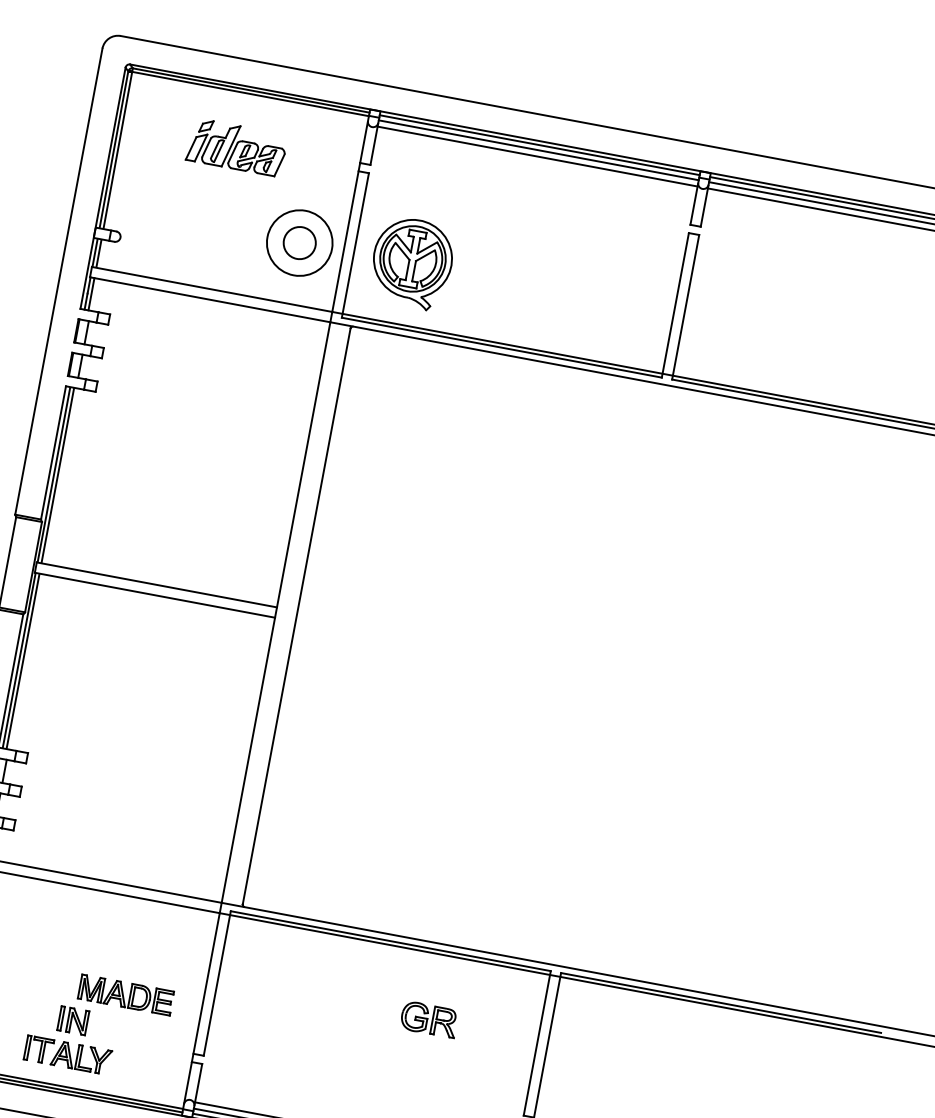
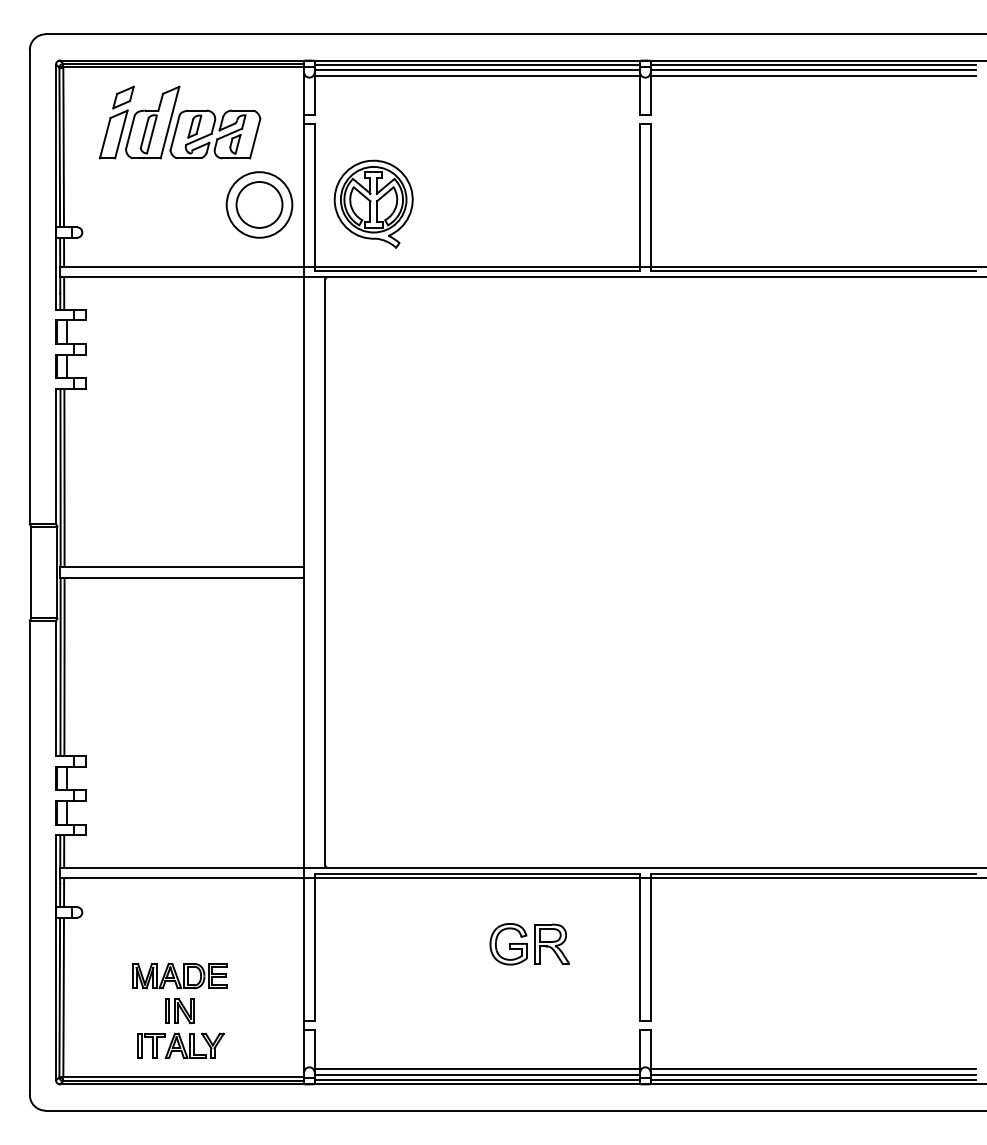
part: (237, 147) -> (180, 122), size x1.67
circle: (299, 242) -> (259, 204), size x1.43
part: (125, 995) -> (179, 976), moved
part: (429, 1019) -> (529, 944), size x1.43

